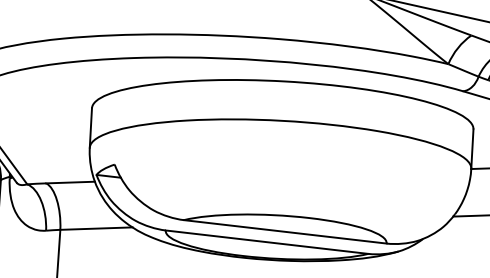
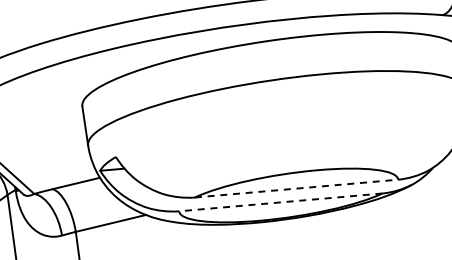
line: (285, 231) -> (296, 188), solid -> dashed
line: (267, 242) -> (281, 202), solid -> dashed

